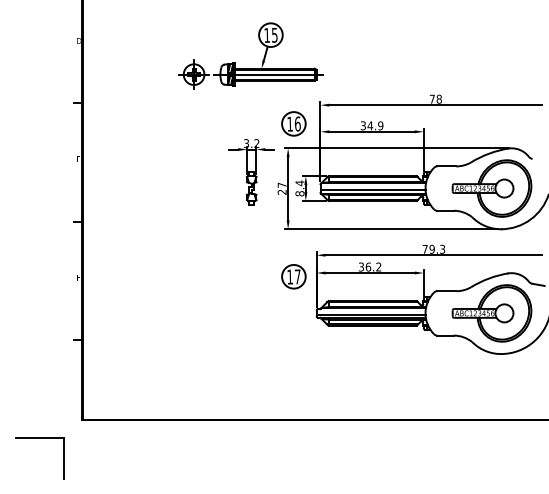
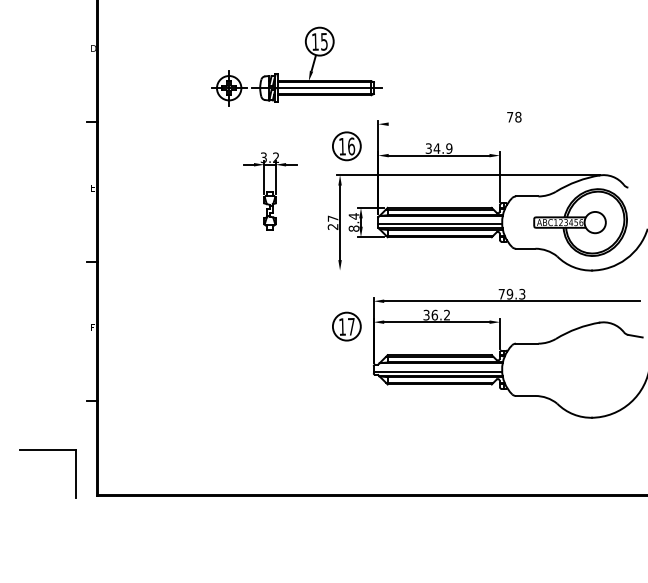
line: (435, 105) -> (513, 124), removed
part: (251, 172) -> (269, 191), moved
line: (391, 229) -> (462, 270), removed
part: (491, 313) -> (579, 369), removed
part: (39, 438) -> (46, 450), moved

